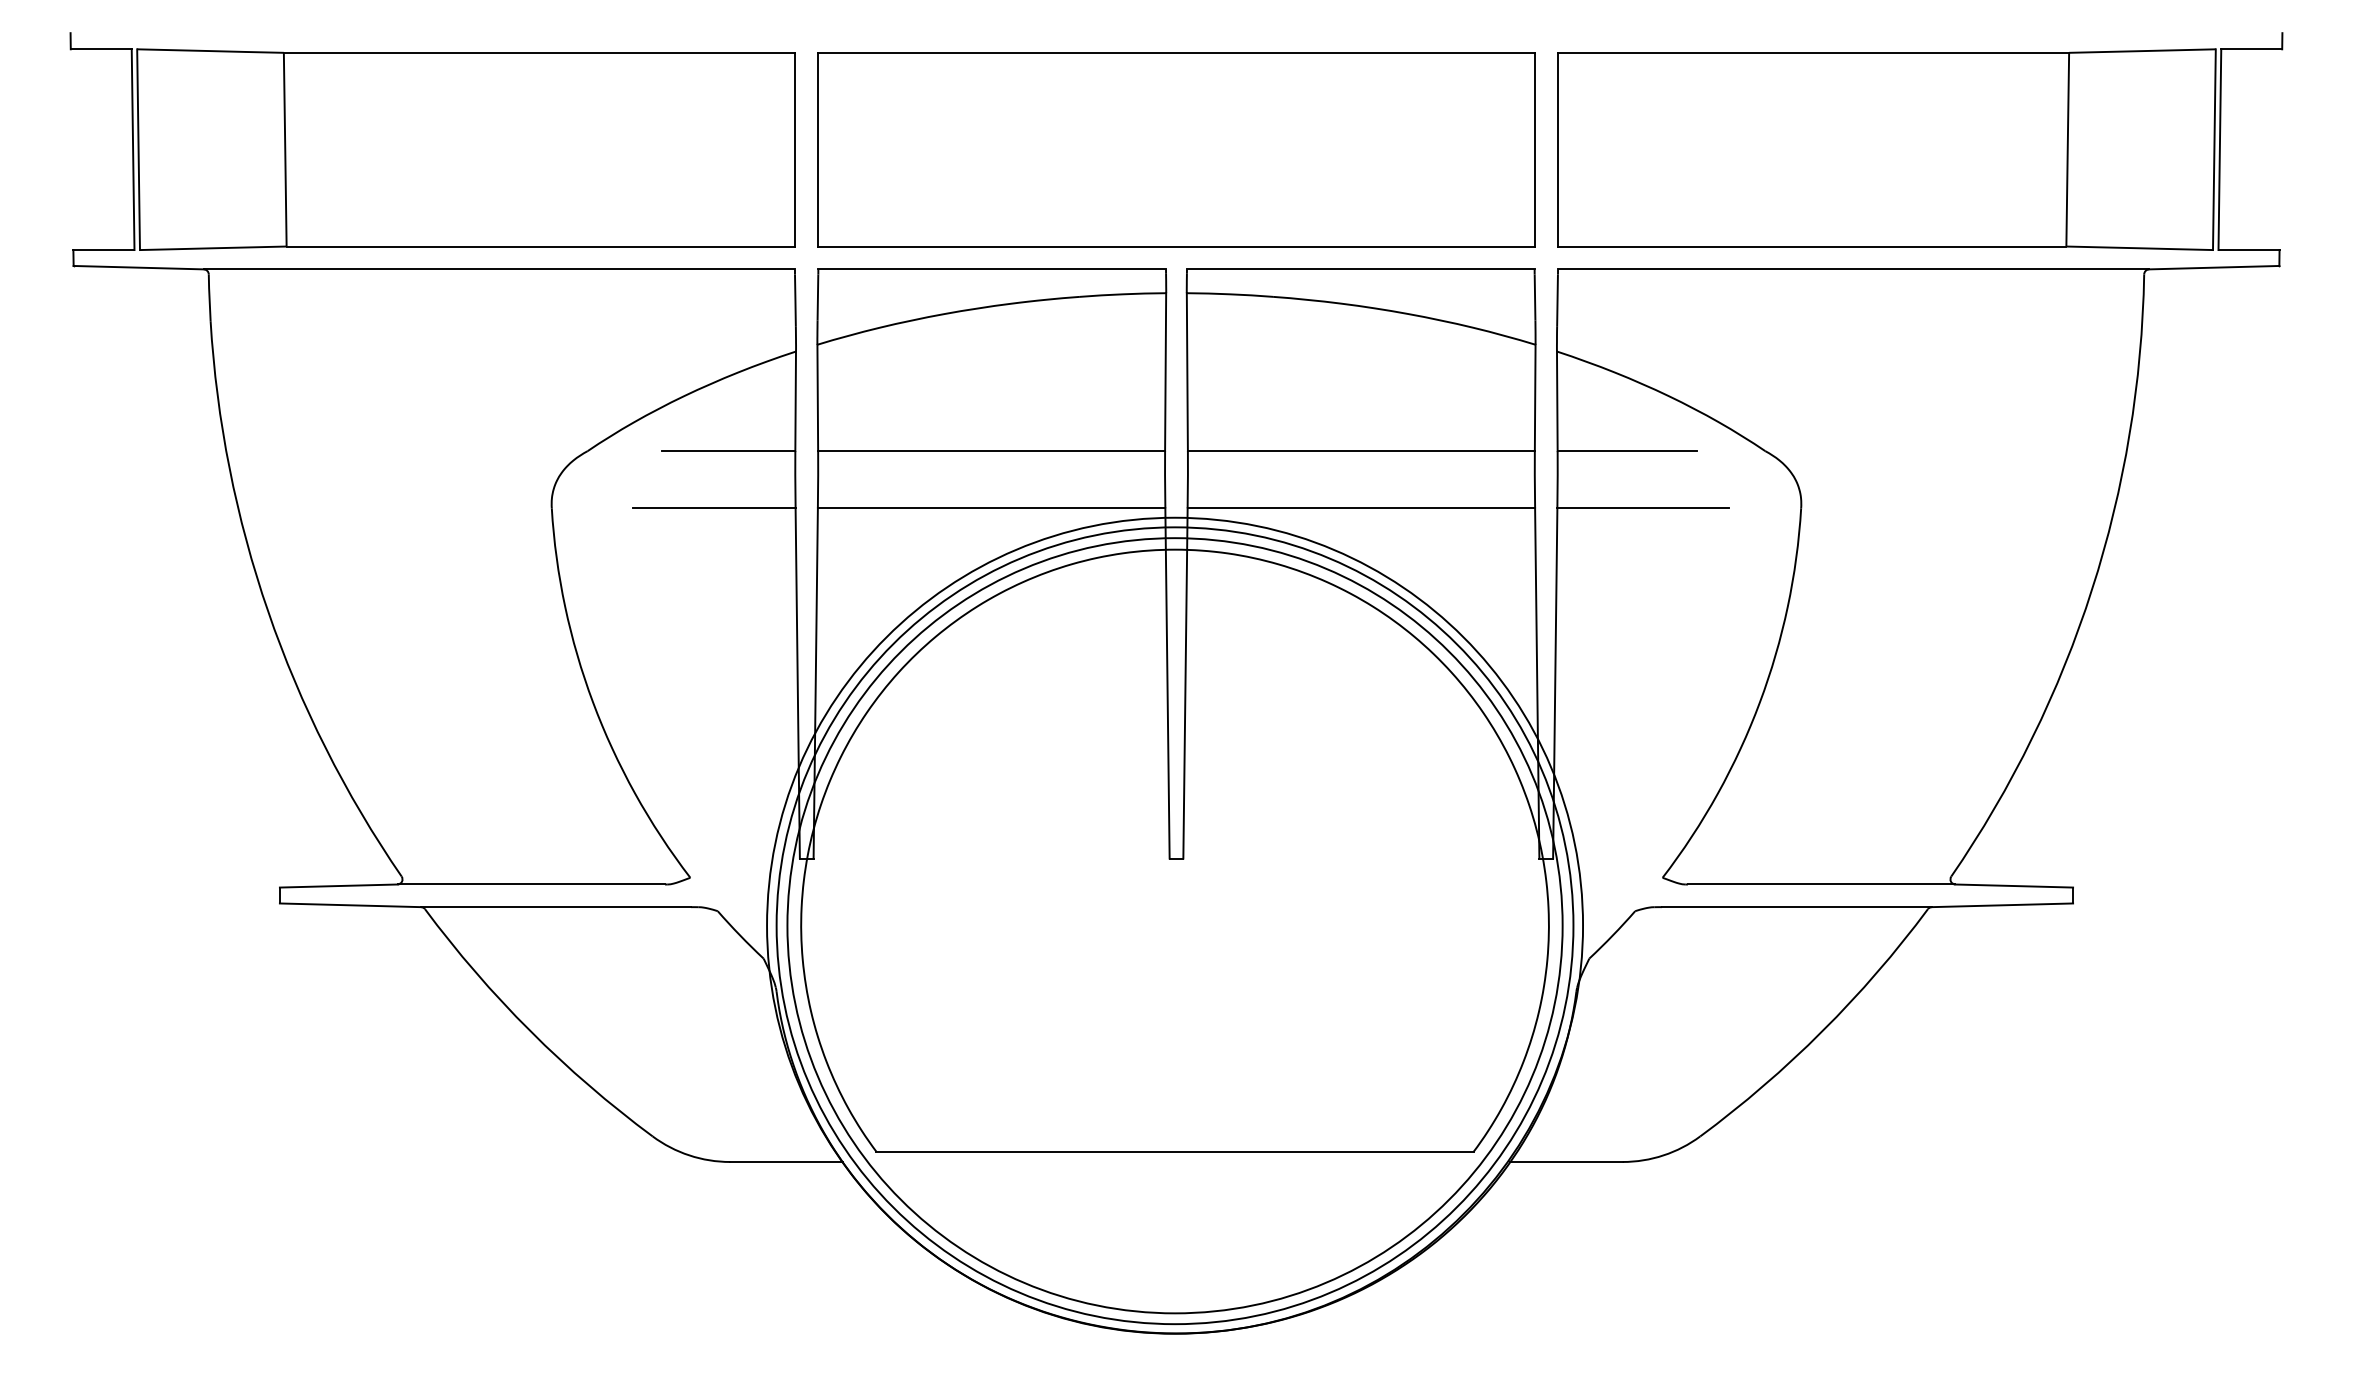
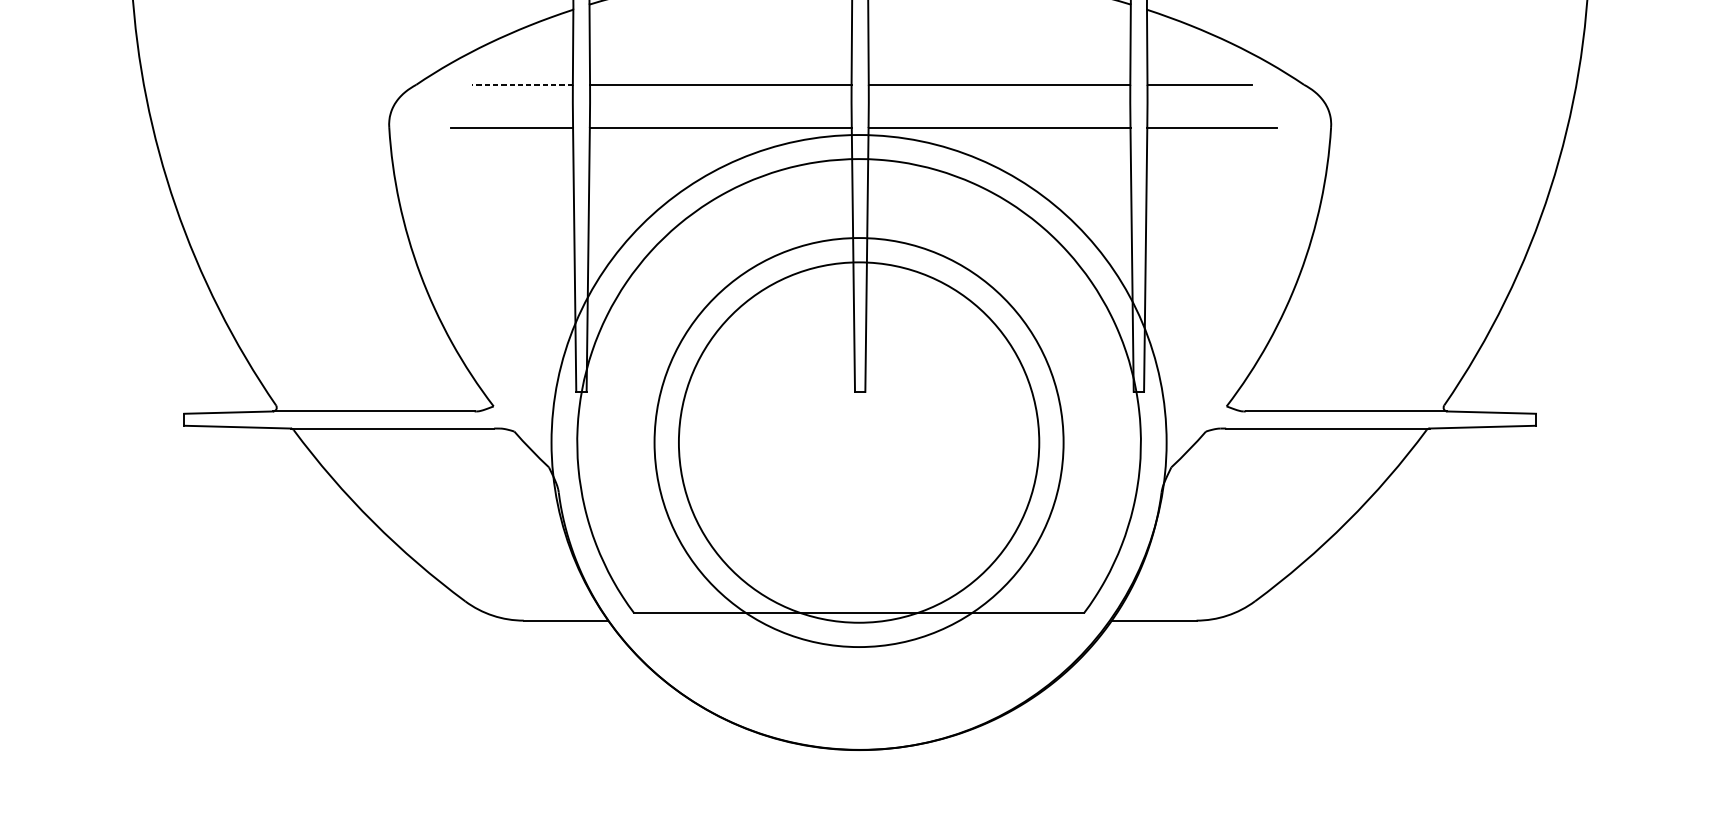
line: (728, 451) -> (522, 85), solid -> dashed
circle: (1174, 925) -> (858, 442), size x0.6
circle: (1174, 925) -> (858, 442), size x0.7

